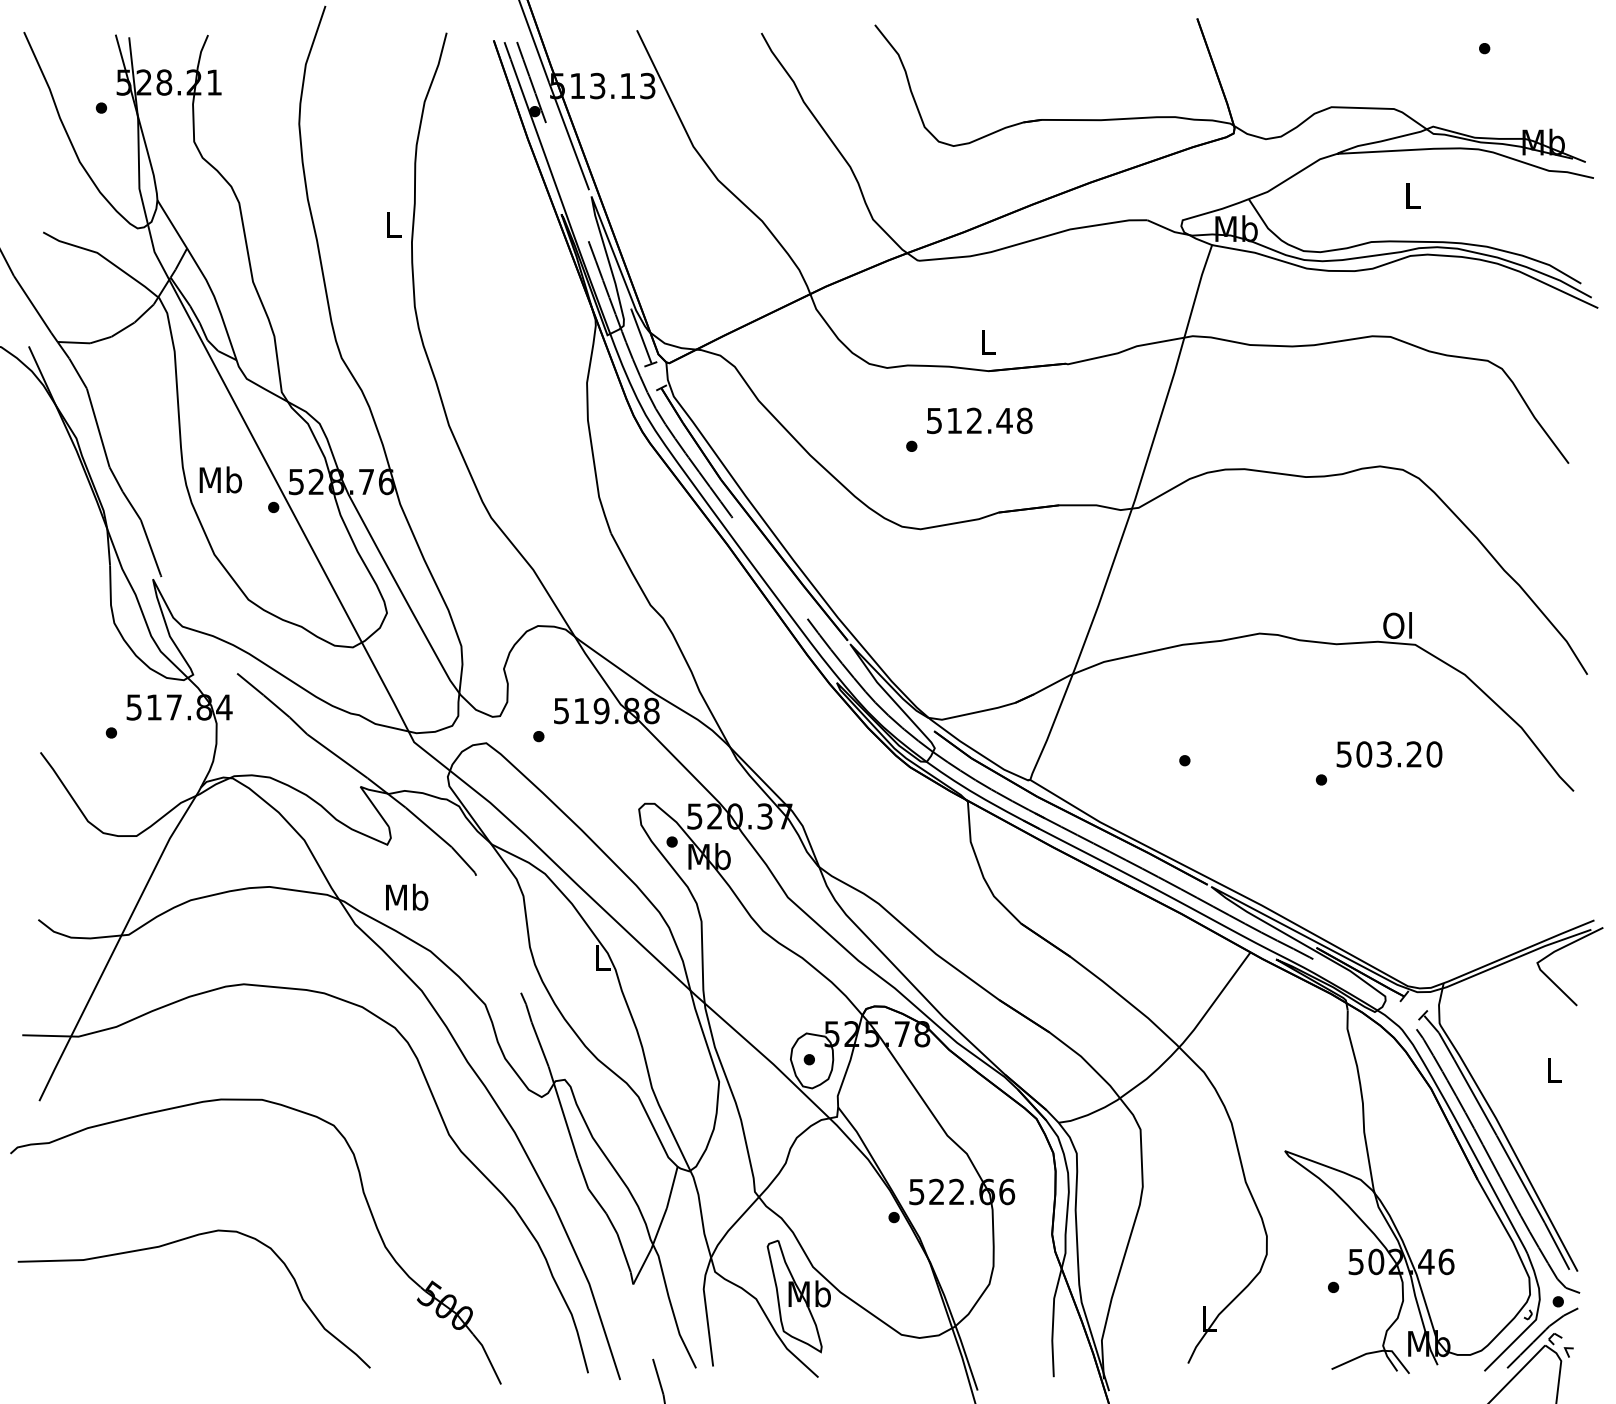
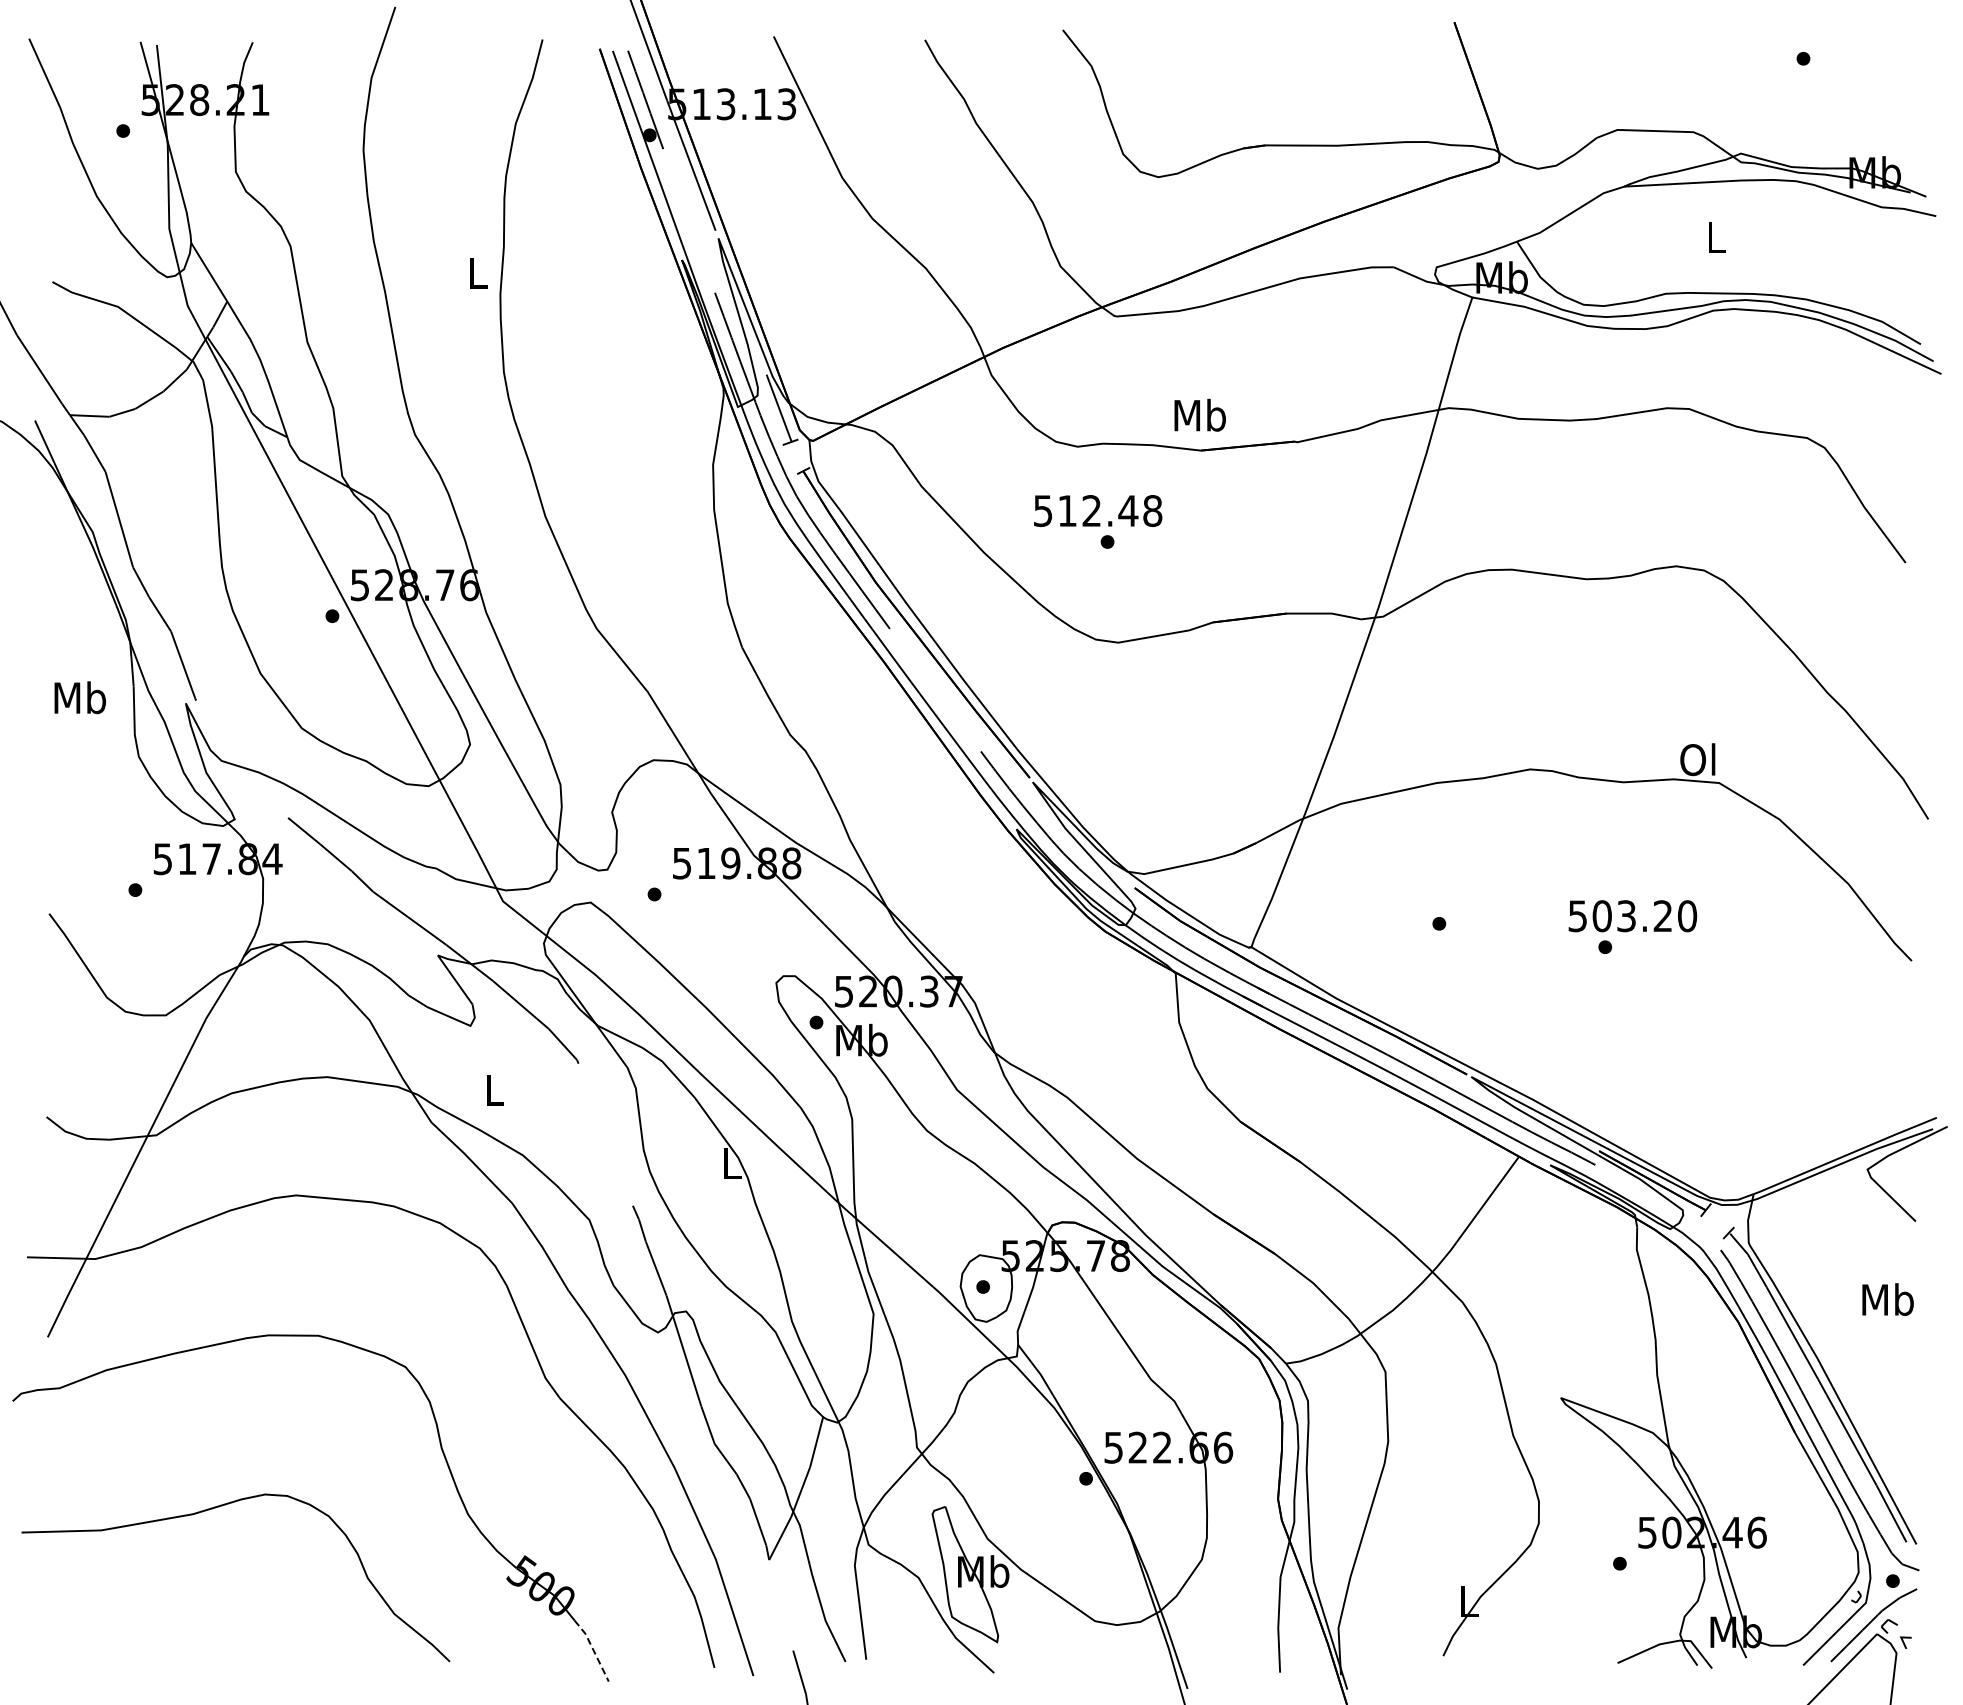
text: (987, 341) -> (1199, 414), L -> Mb
text: (980, 421) -> (1098, 511), moved
text: (220, 479) -> (79, 697), moved
text: (1389, 754) -> (1632, 916), moved
text: (407, 897) -> (494, 1089), Mb -> L
text: (1553, 1069) -> (1887, 1299), L -> Mb
line: (488, 1358) -> (593, 1649), solid -> dashed

